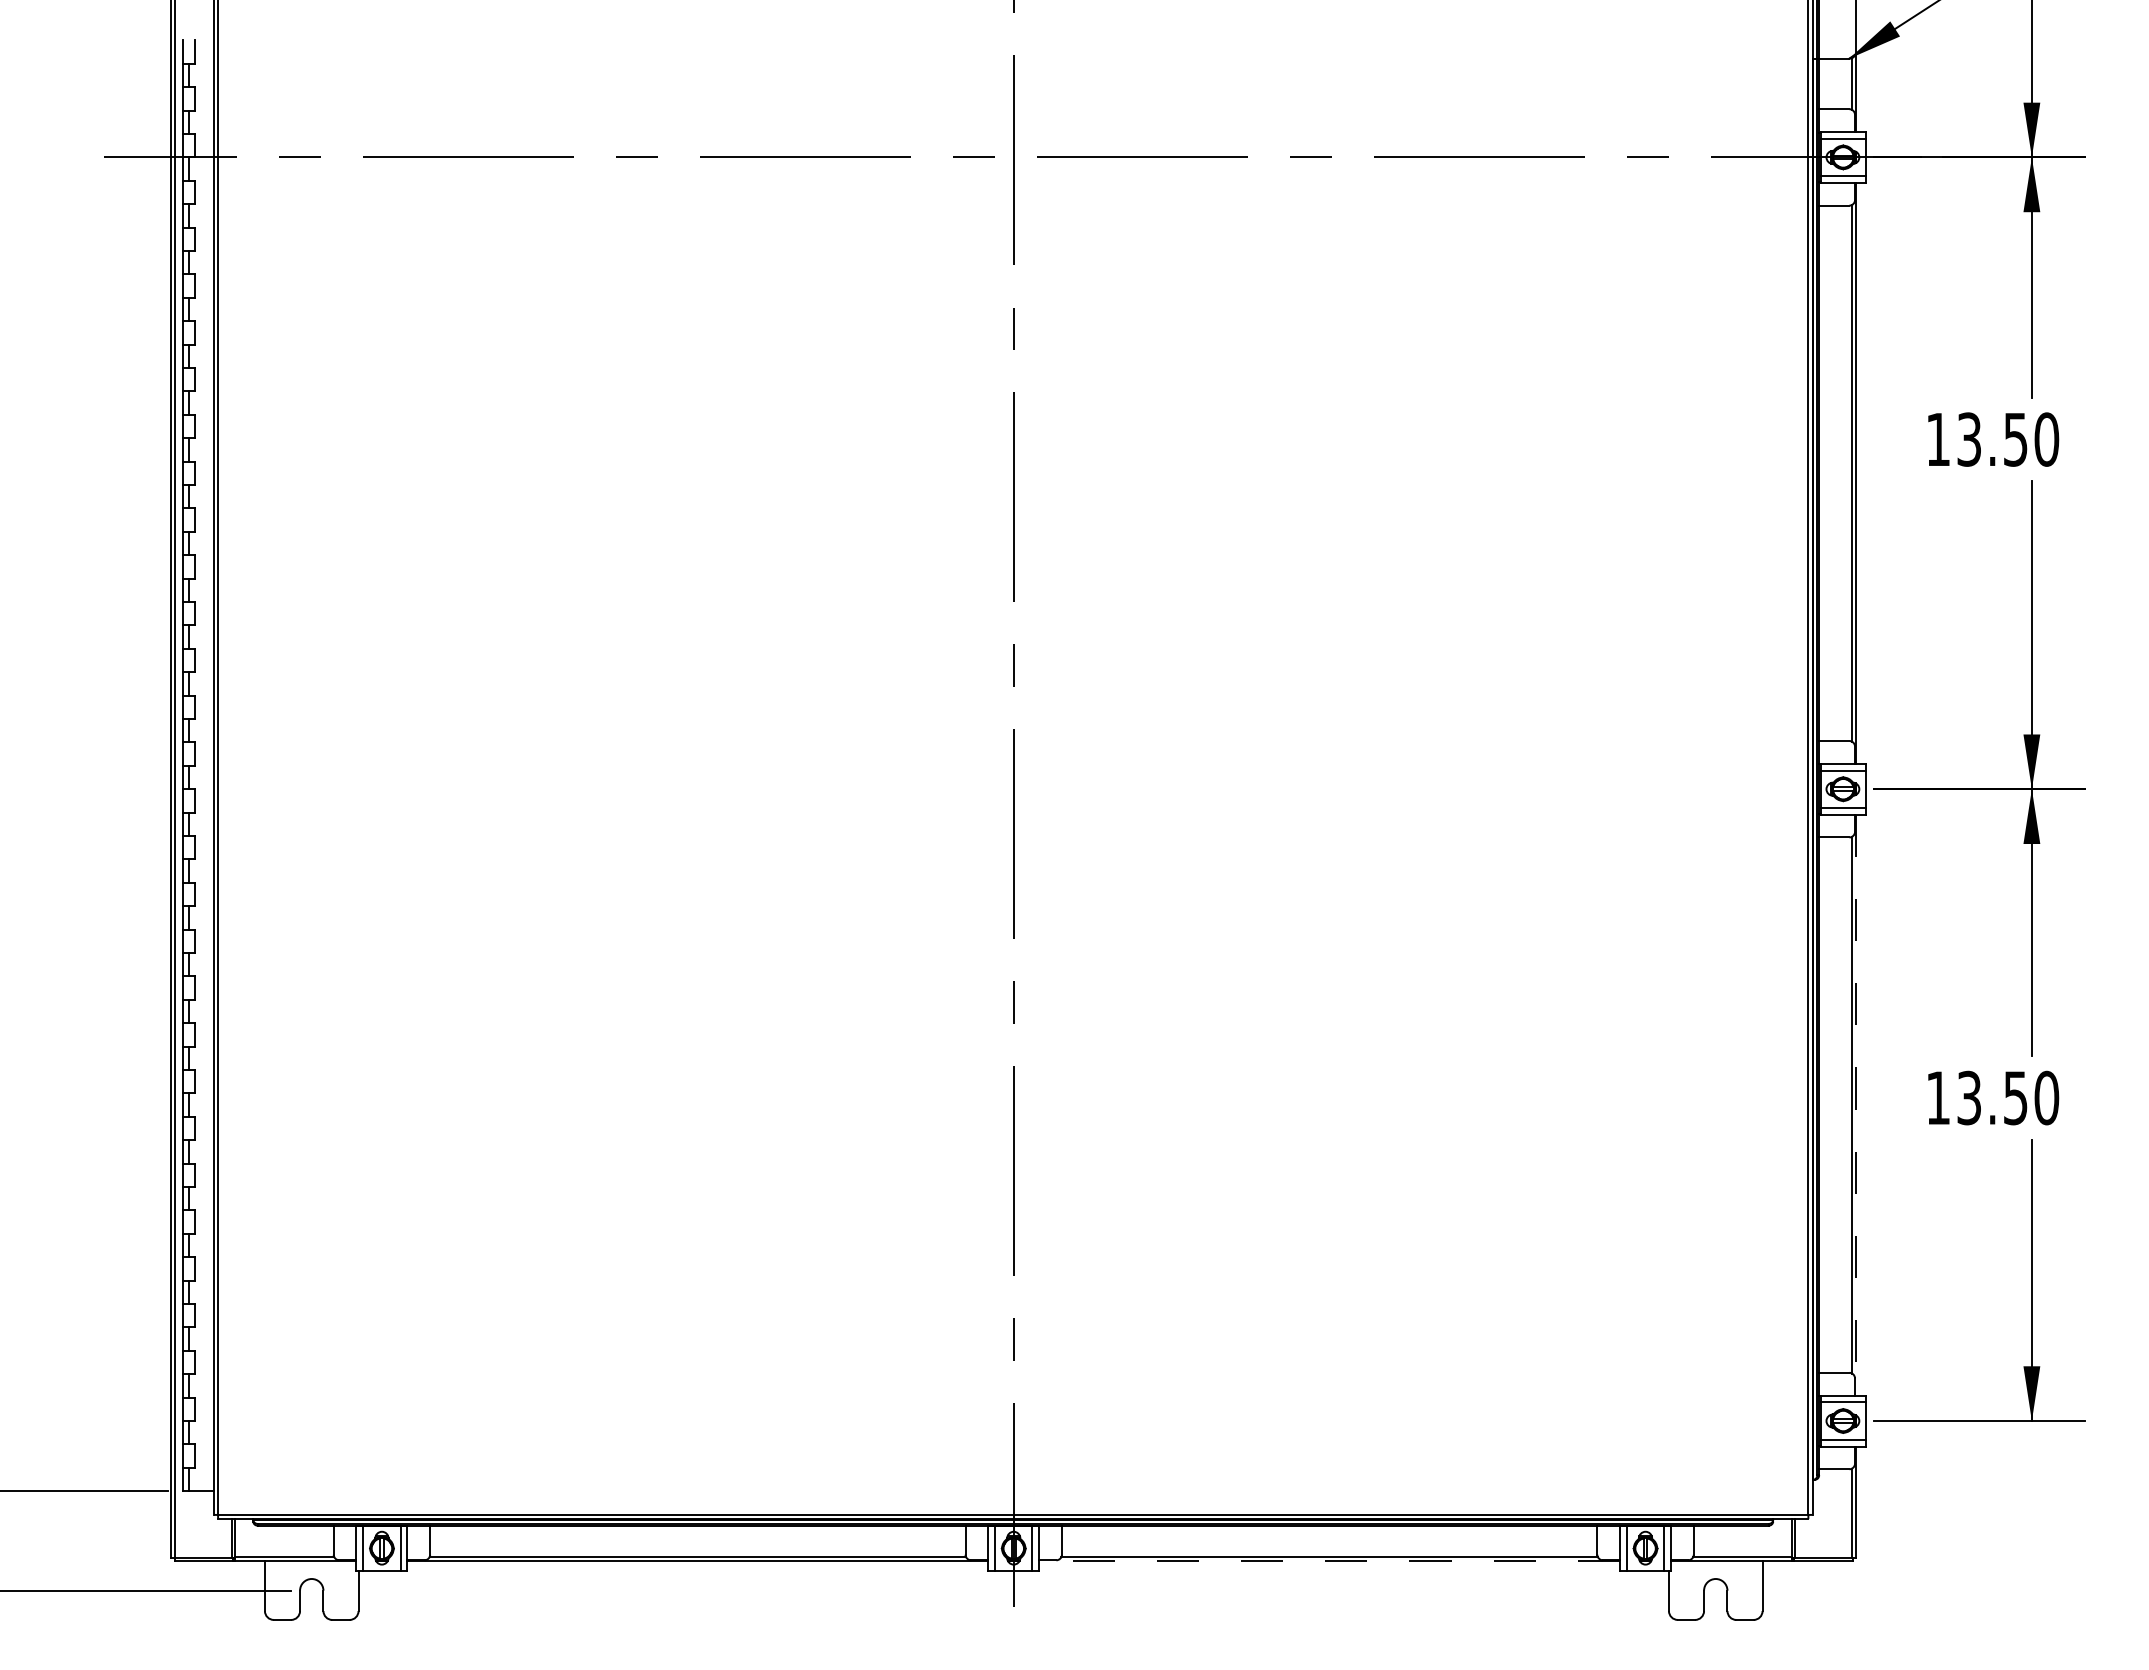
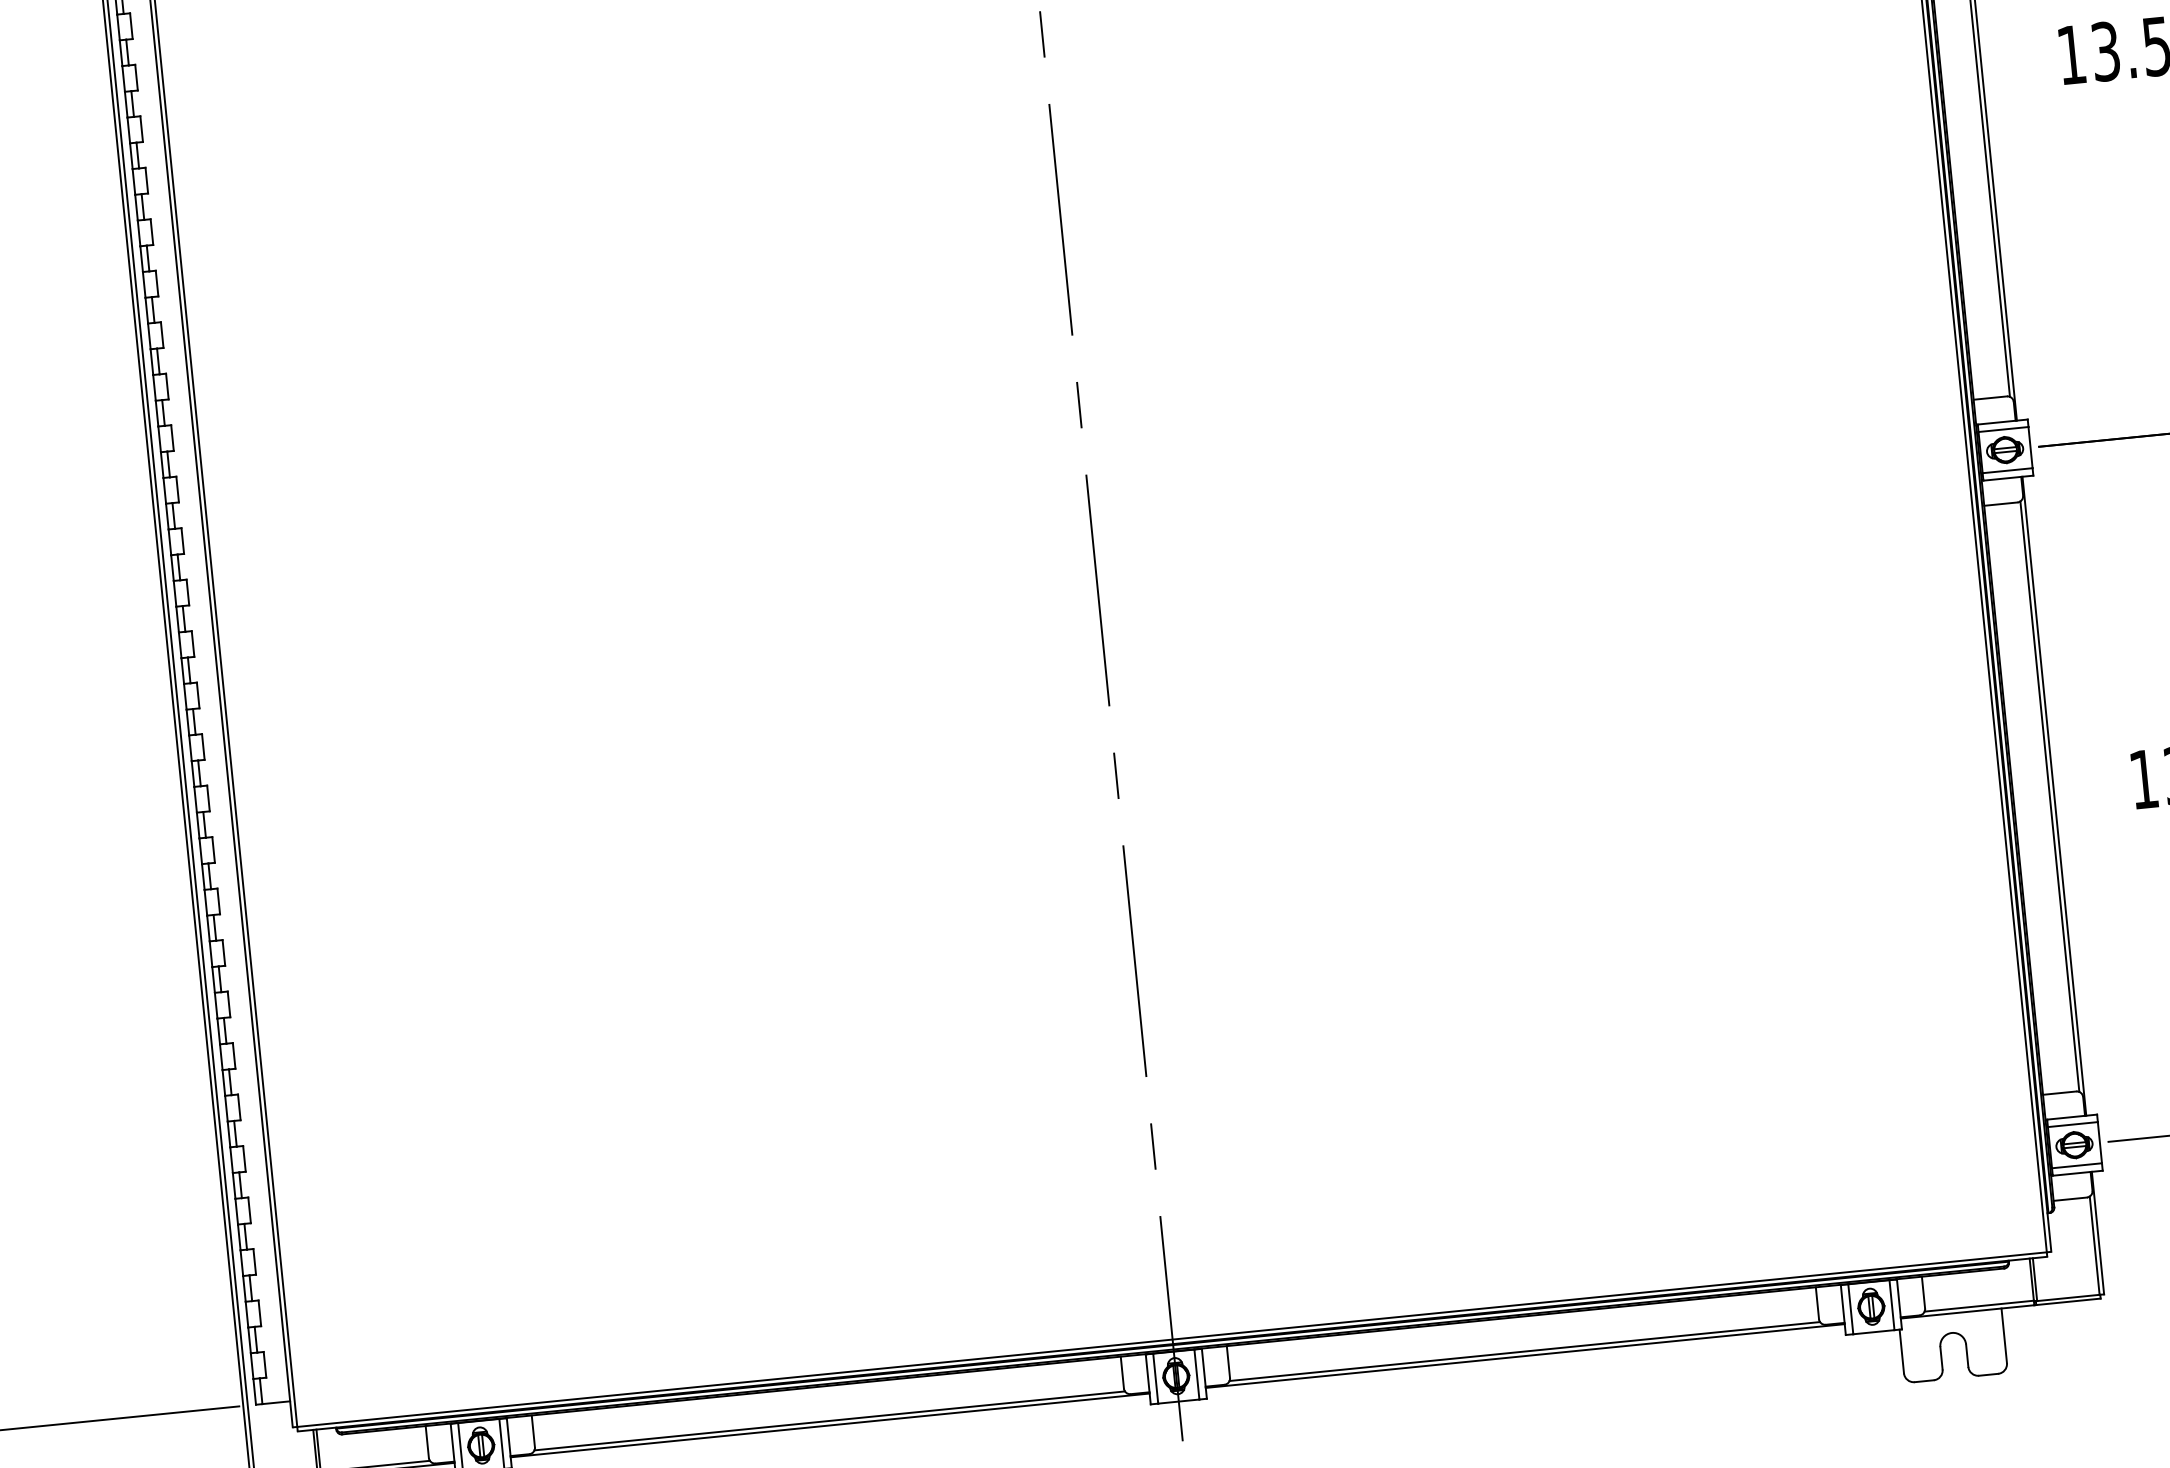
line: (1856, 1105) -> (2054, 796), dashed -> solid
line: (1329, 1561) -> (1525, 1356), dashed -> solid

